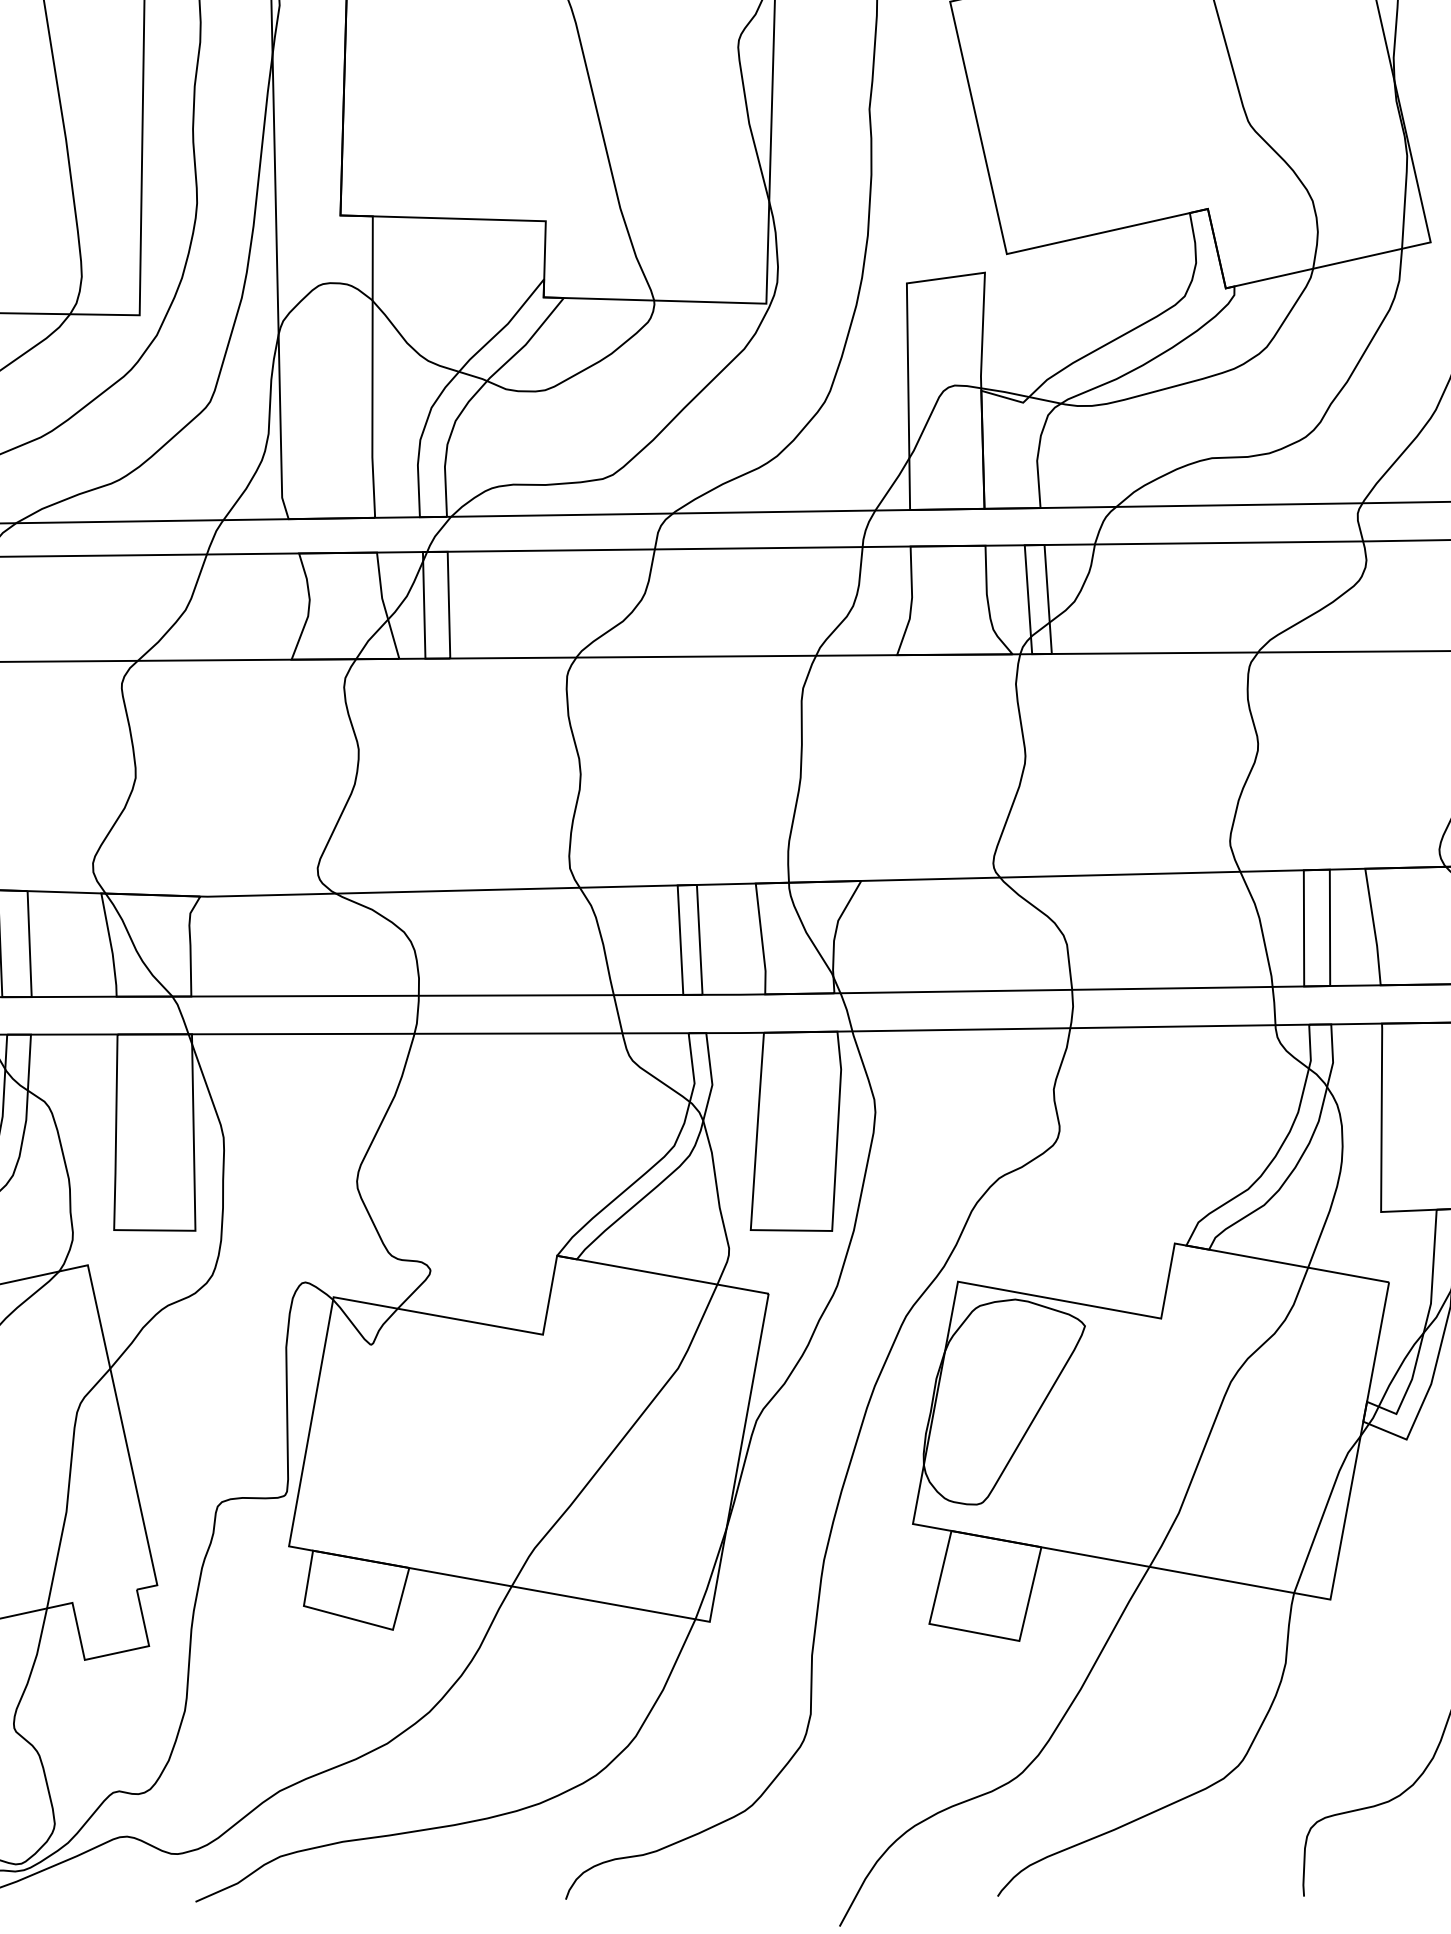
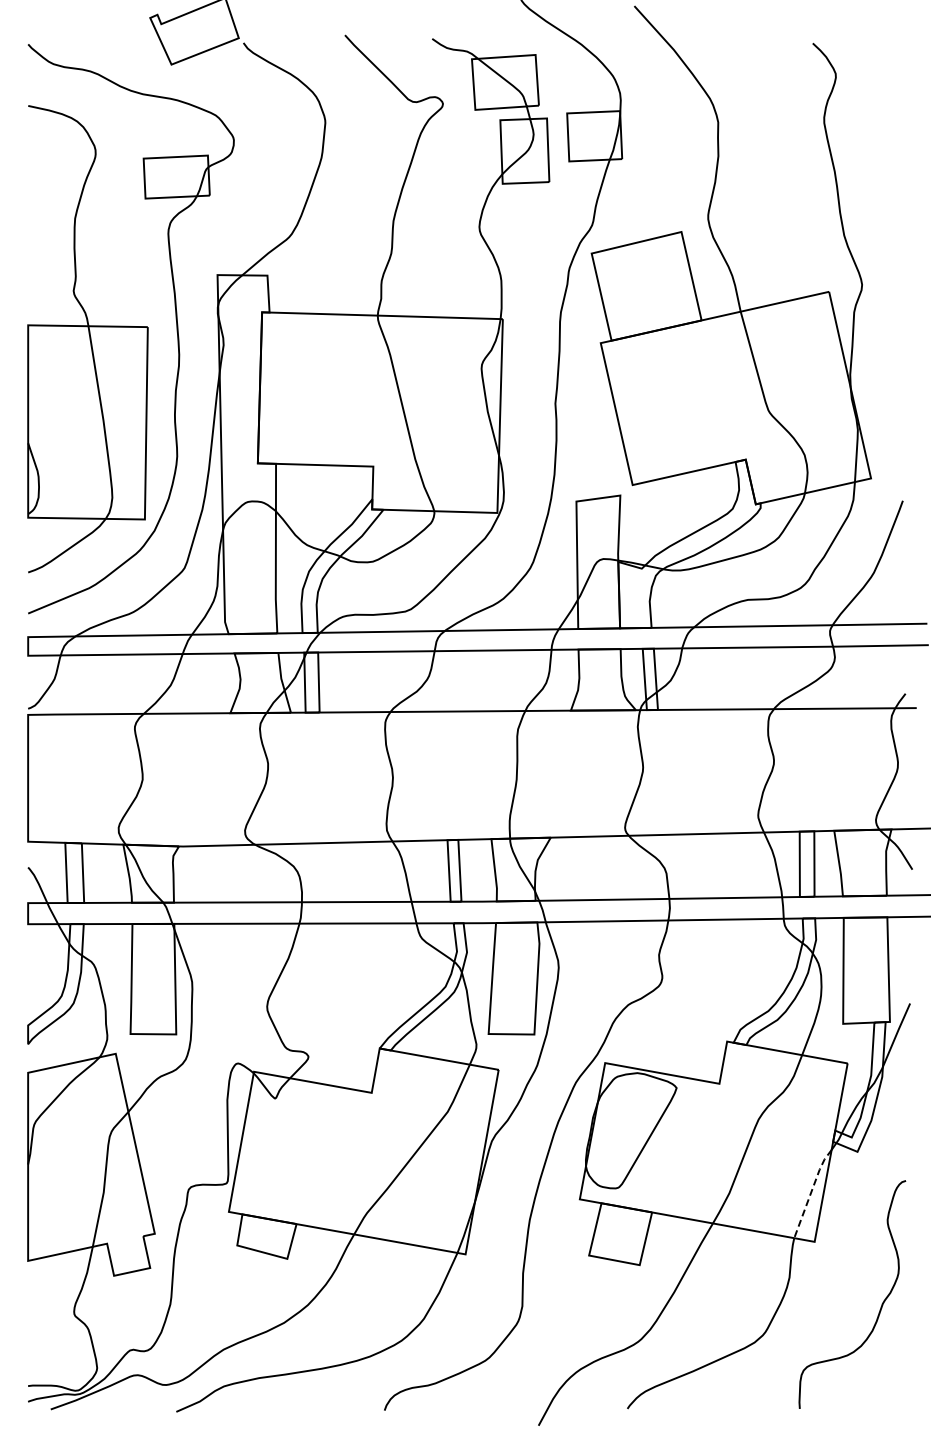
line: (1324, 1510) -> (811, 1191), solid -> dashed

